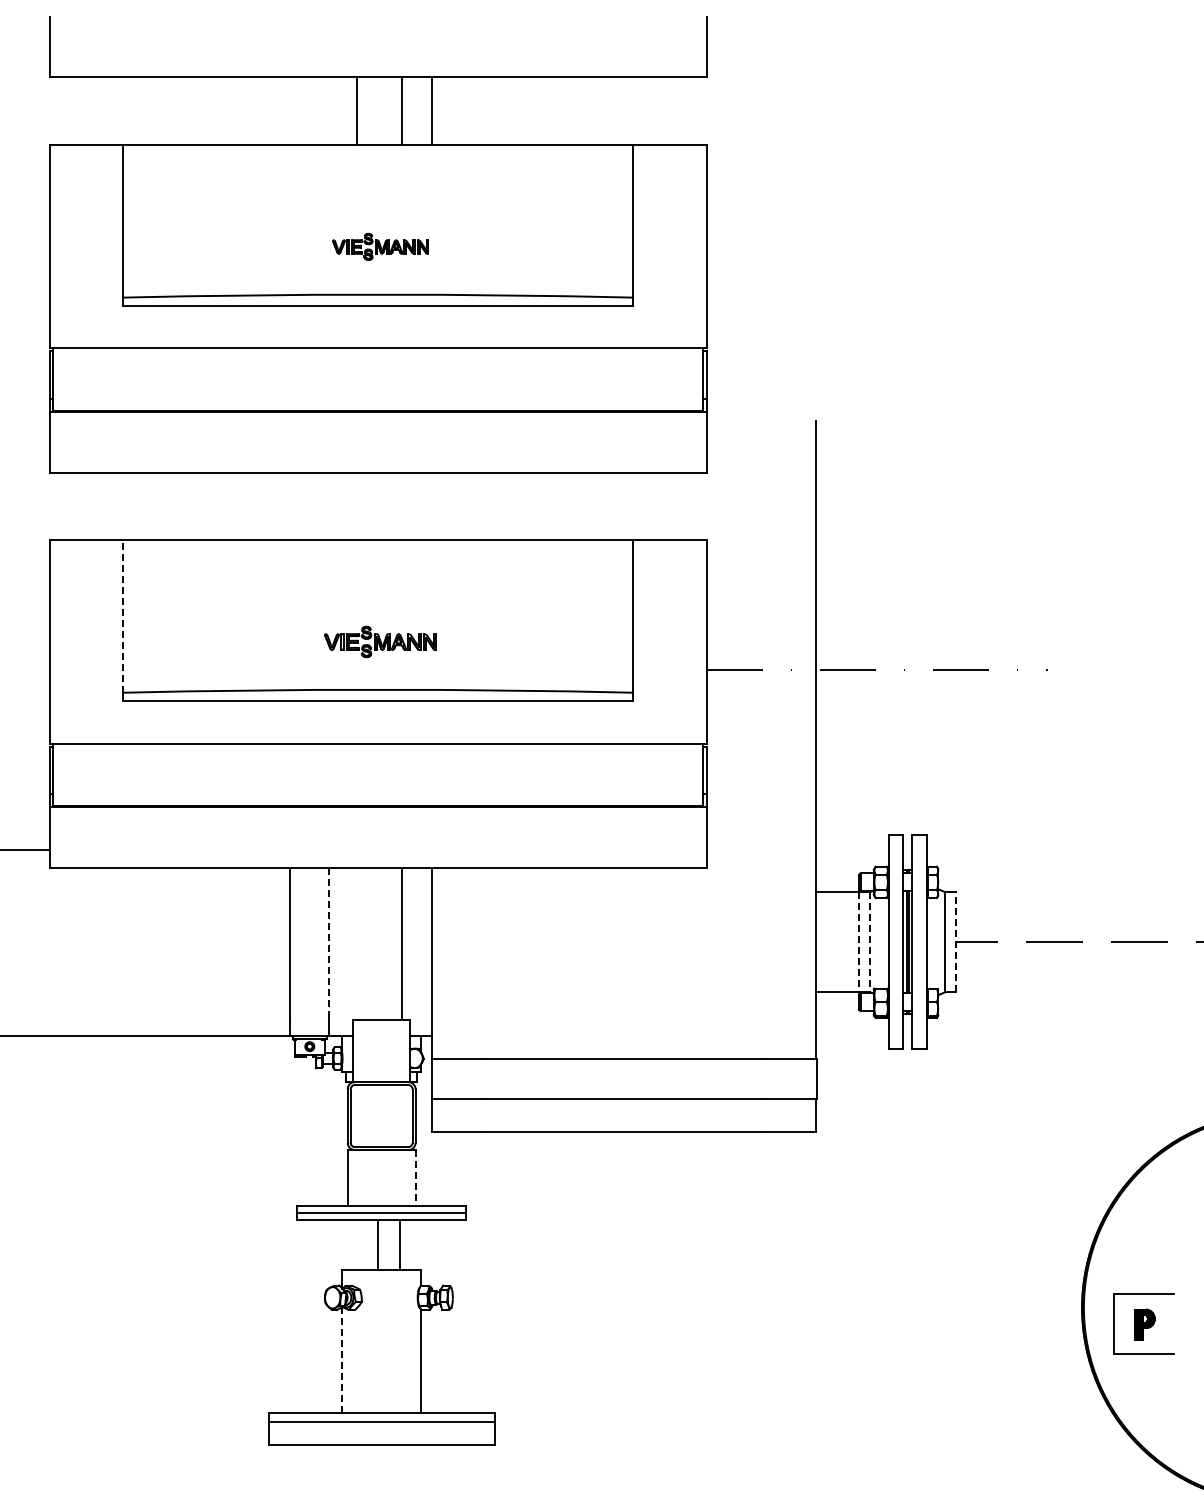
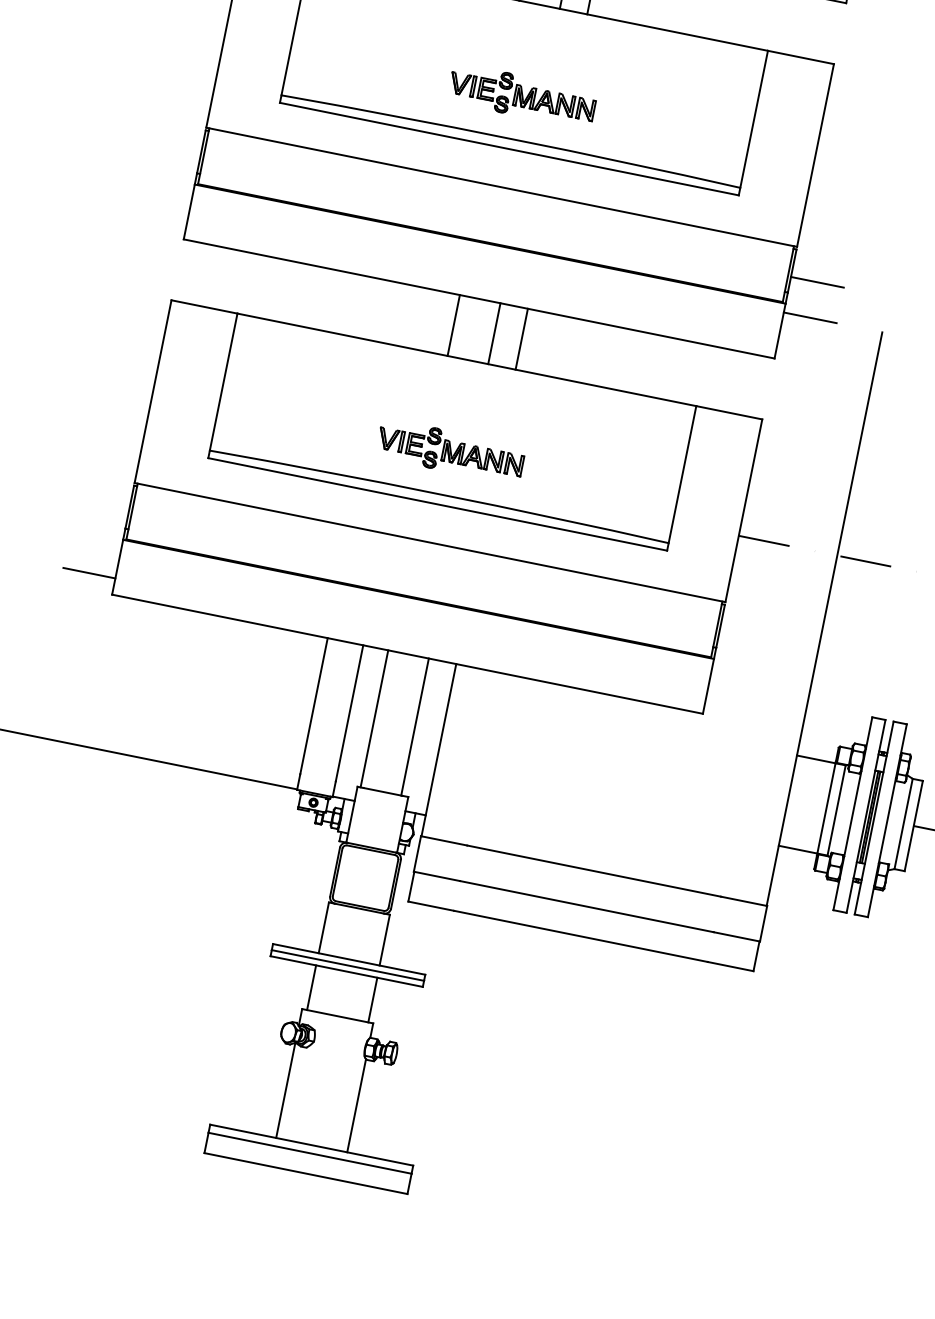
part: (380, 246) -> (522, 96), size x1.67
line: (735, 381) -> (816, 281), added
line: (735, 421) -> (809, 317), added
line: (356, 506) -> (453, 325), added
line: (401, 506) -> (493, 333), added
line: (432, 506) -> (521, 339), added
line: (123, 616) -> (224, 382), dashed -> solid
part: (380, 641) -> (450, 451), size x1.43
line: (956, 941) -> (914, 825), dashed -> solid
line: (859, 942) -> (826, 808), dashed -> solid
line: (870, 942) -> (836, 810), dashed -> solid
line: (329, 943) -> (349, 713), dashed -> solid
line: (356, 943) -> (374, 718), added
line: (415, 1178) -> (384, 940), dashed -> solid
line: (377, 1244) -> (372, 999), moved
line: (399, 1244) -> (311, 987), moved
line: (342, 1360) -> (286, 1090), dashed -> solid

